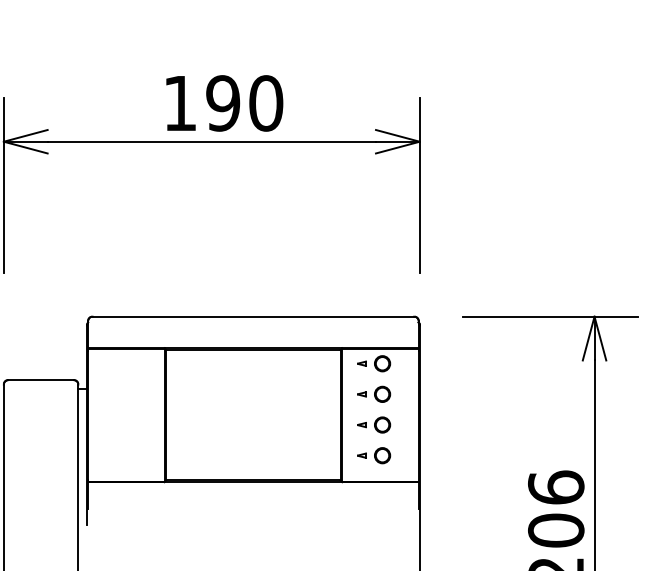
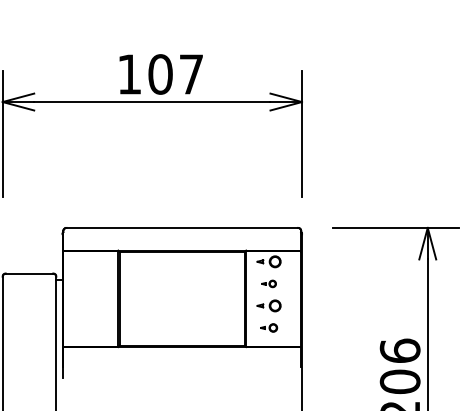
text: (243, 103) -> (175, 74), 190 -> 107
part: (373, 393) -> (268, 283), size x0.6
part: (373, 455) -> (268, 327), size x0.7

